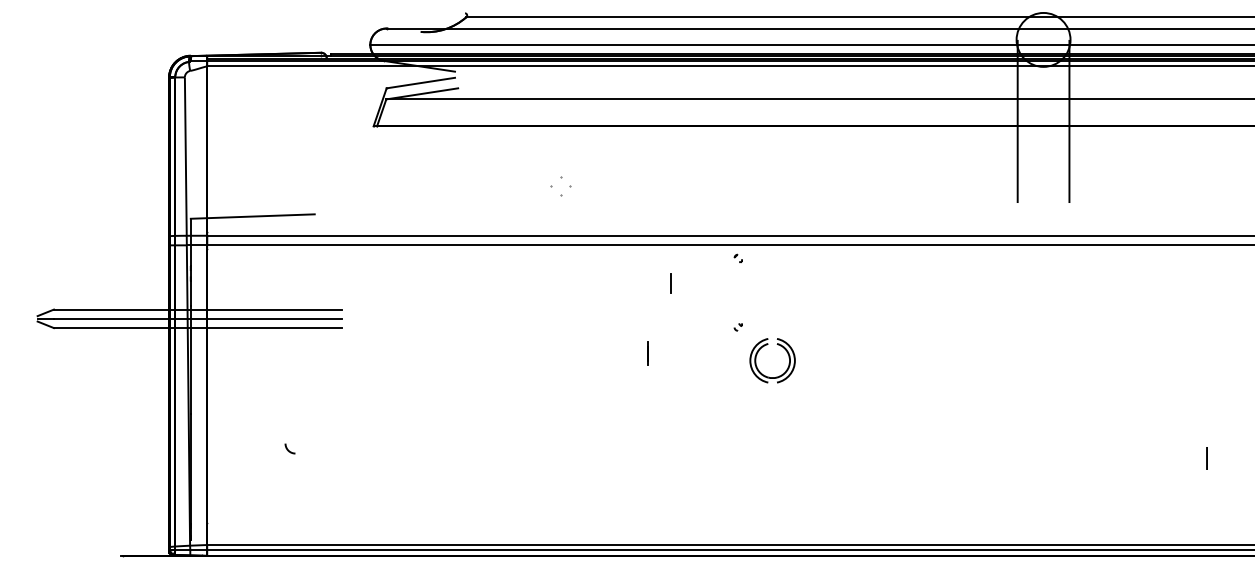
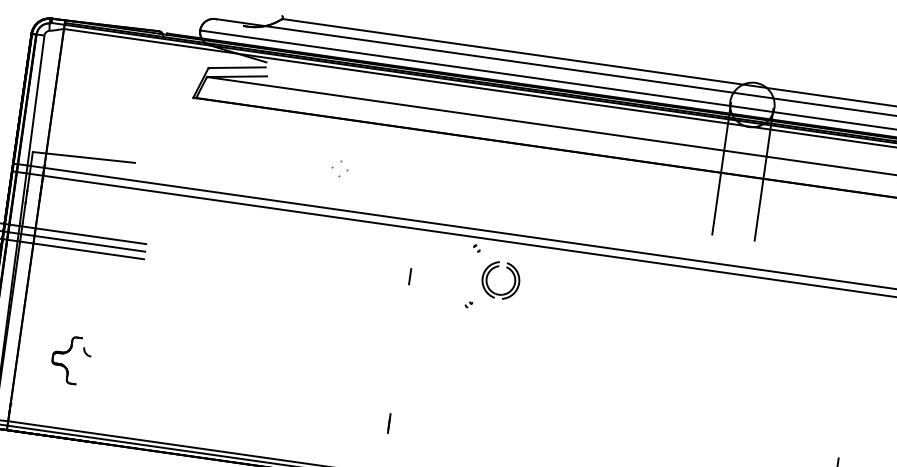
line: (670, 283) -> (409, 276), moved
part: (767, 345) -> (498, 267), moved
line: (647, 353) -> (388, 423), moved
part: (263, 467) -> (63, 364), added

